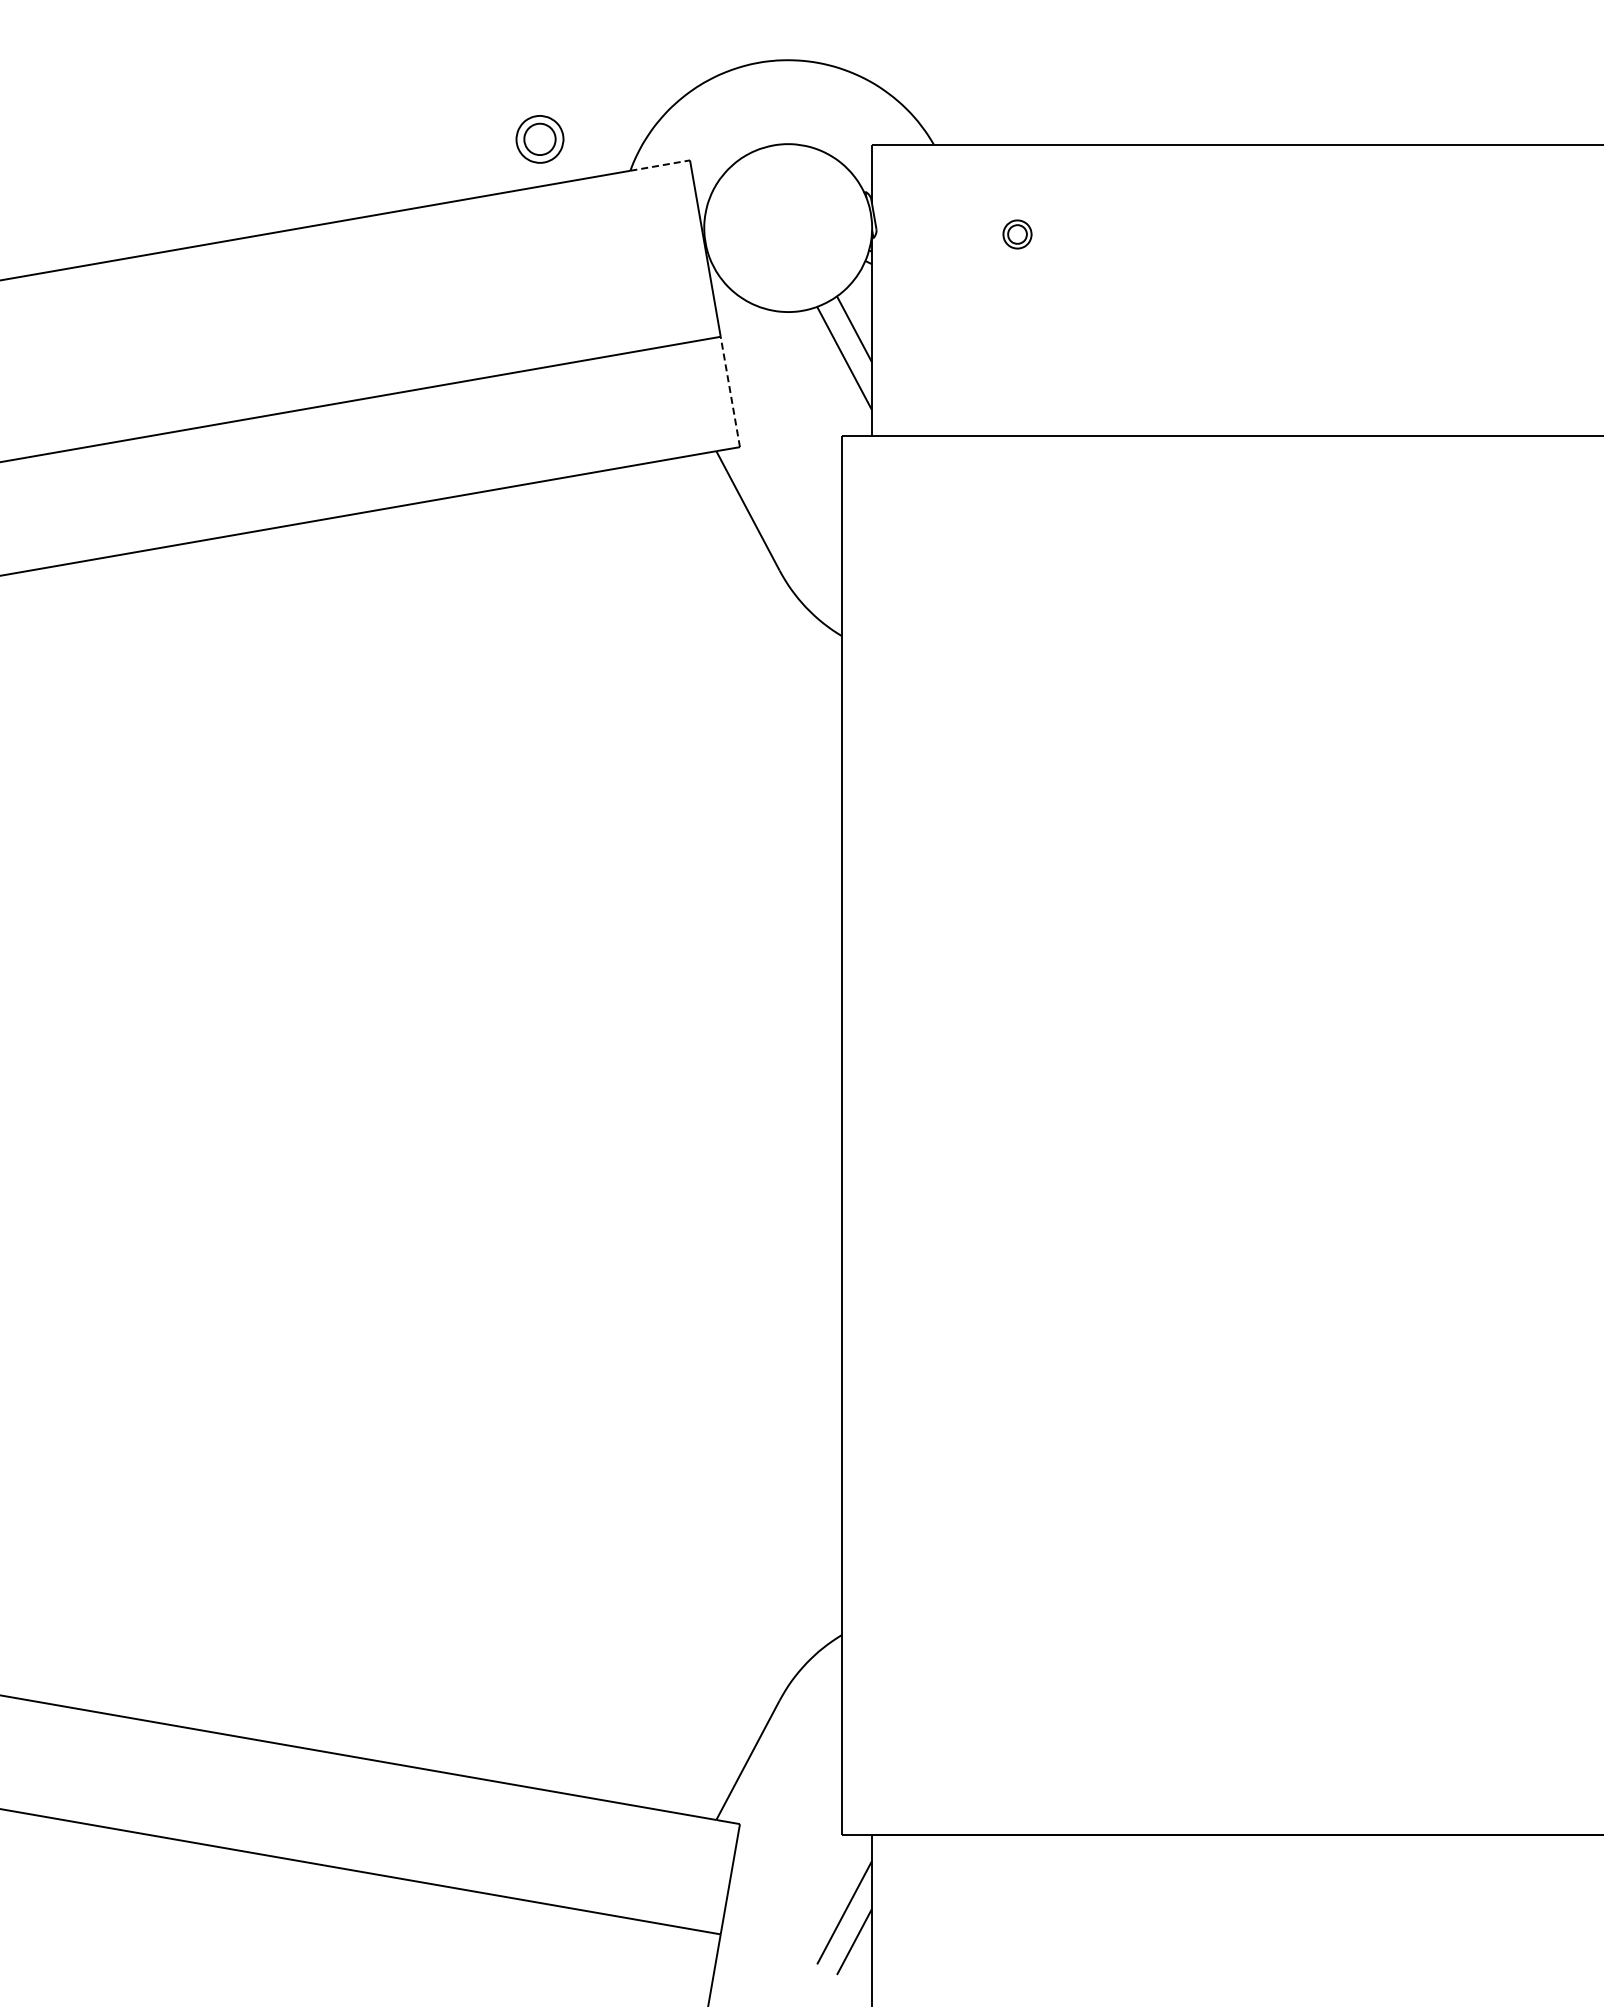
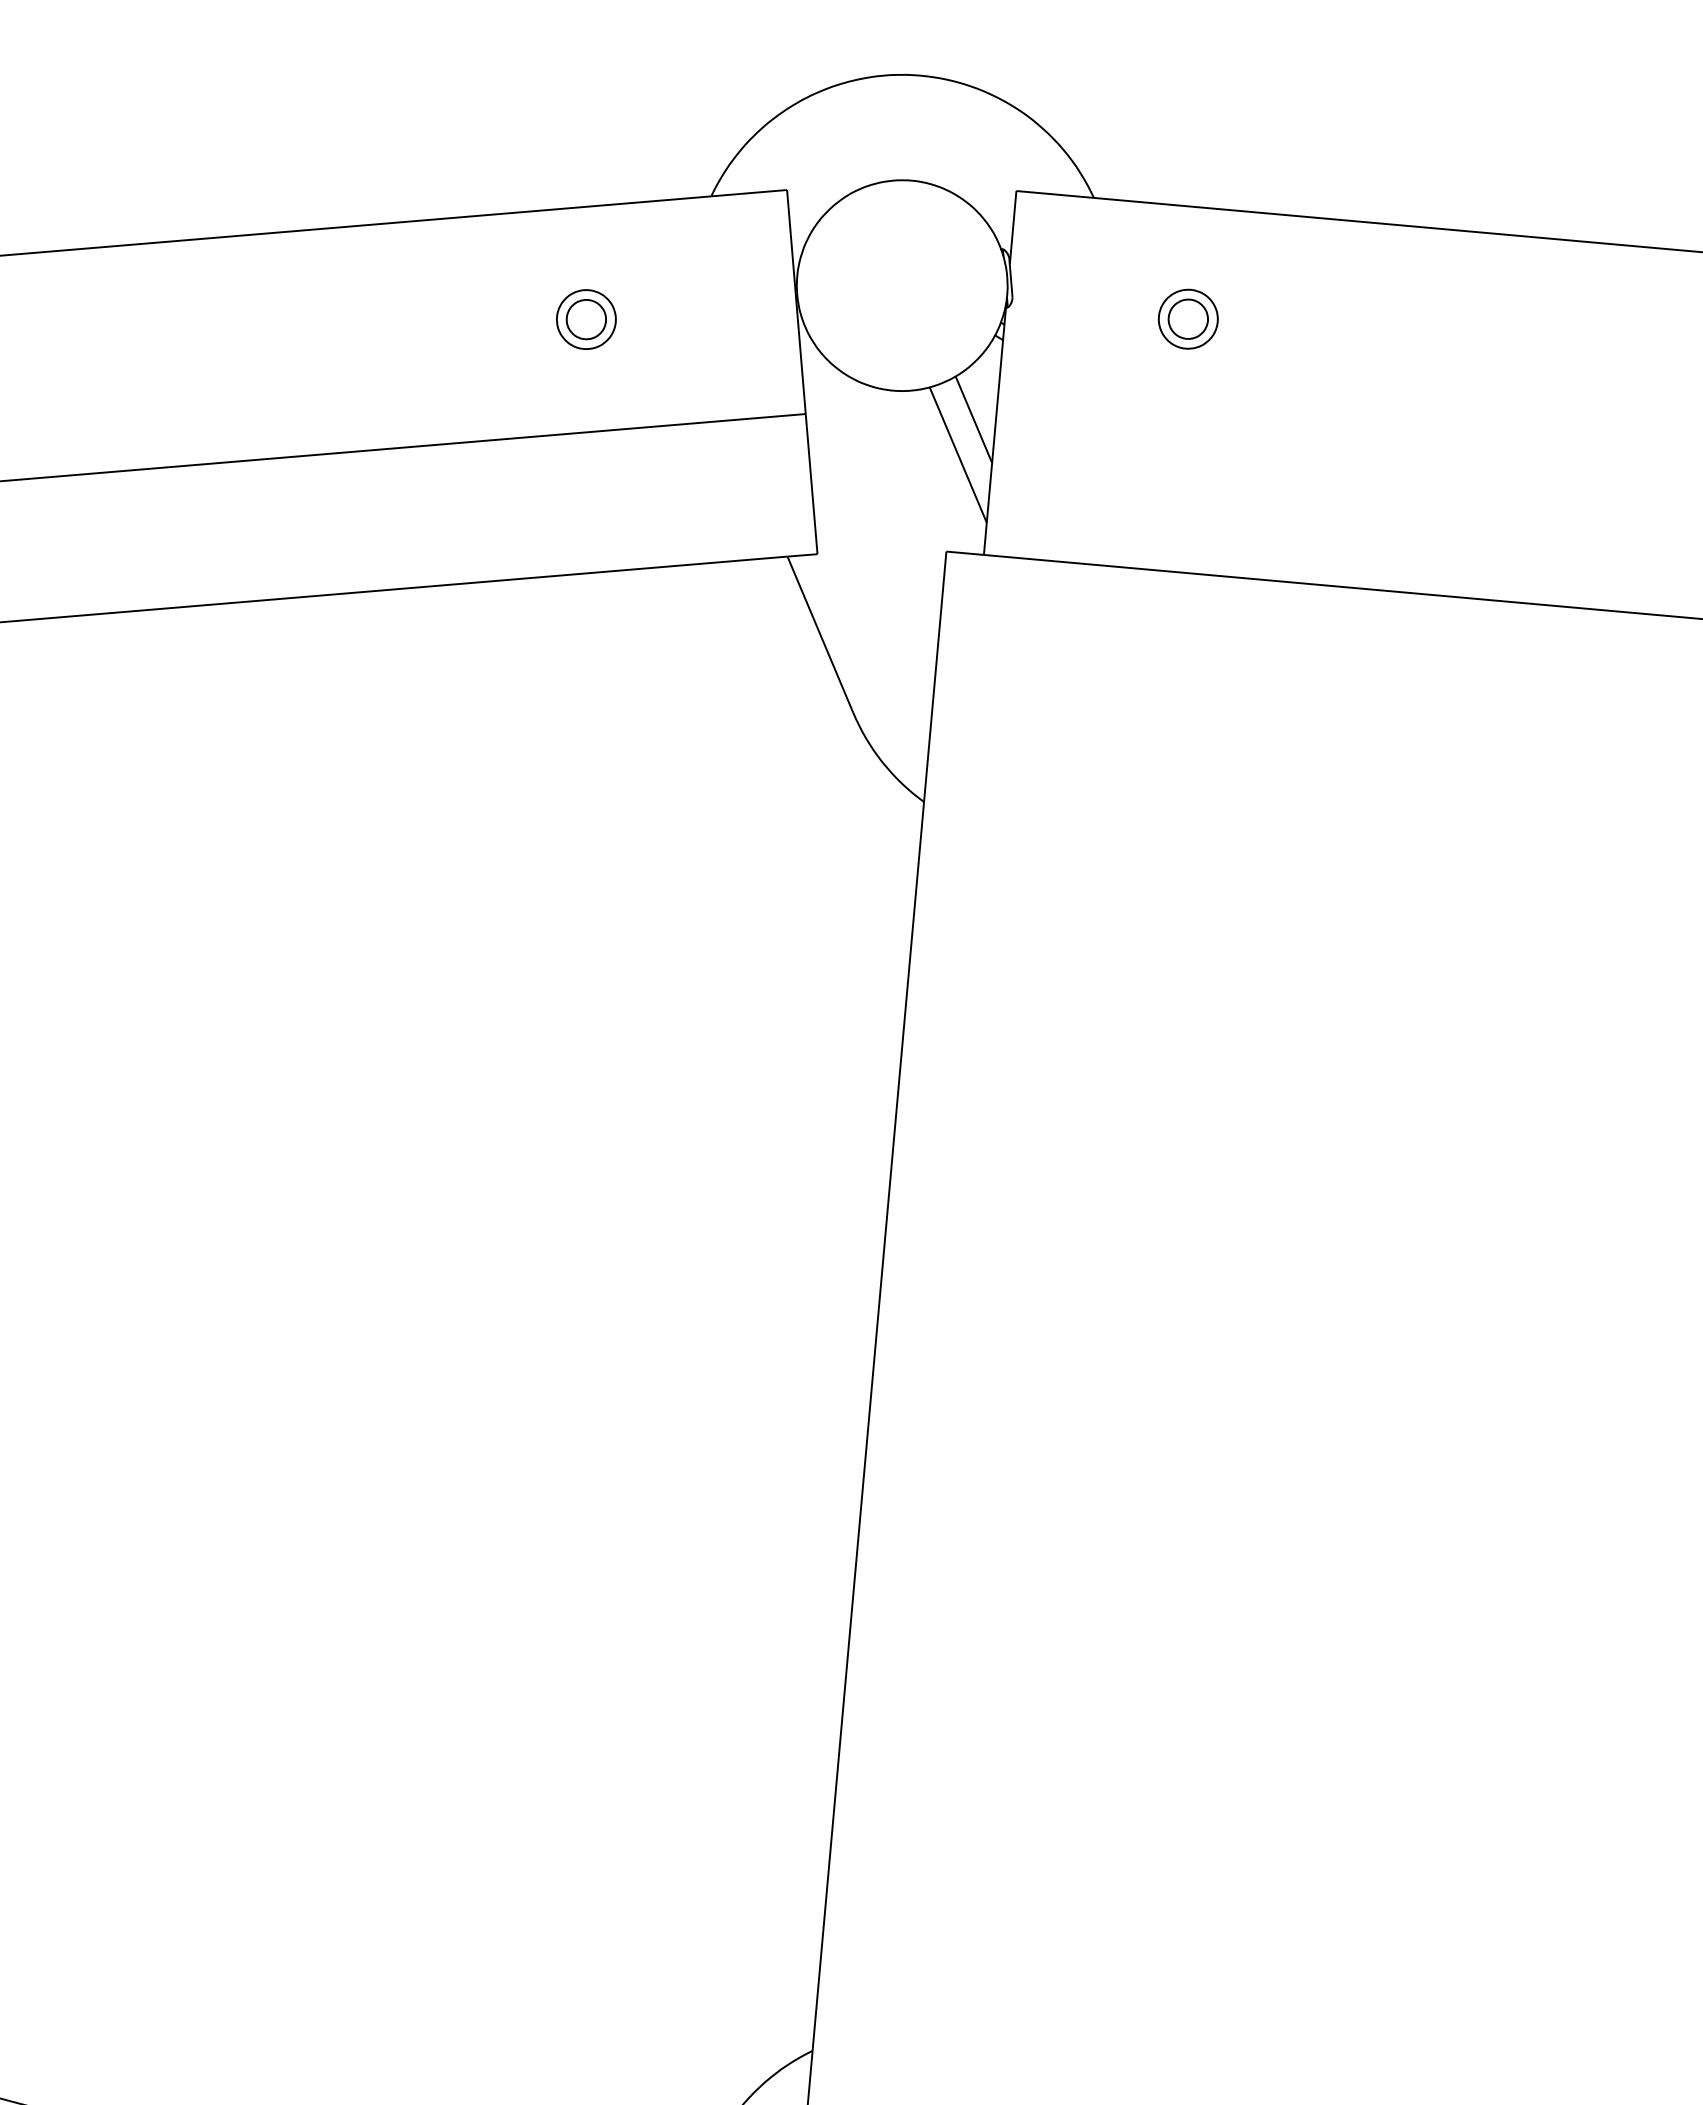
part: (539, 139) -> (585, 319), moved
line: (660, 165) -> (749, 193), dashed -> solid
part: (1017, 234) -> (1188, 319), size x1.67
line: (730, 391) -> (811, 483), dashed -> solid

